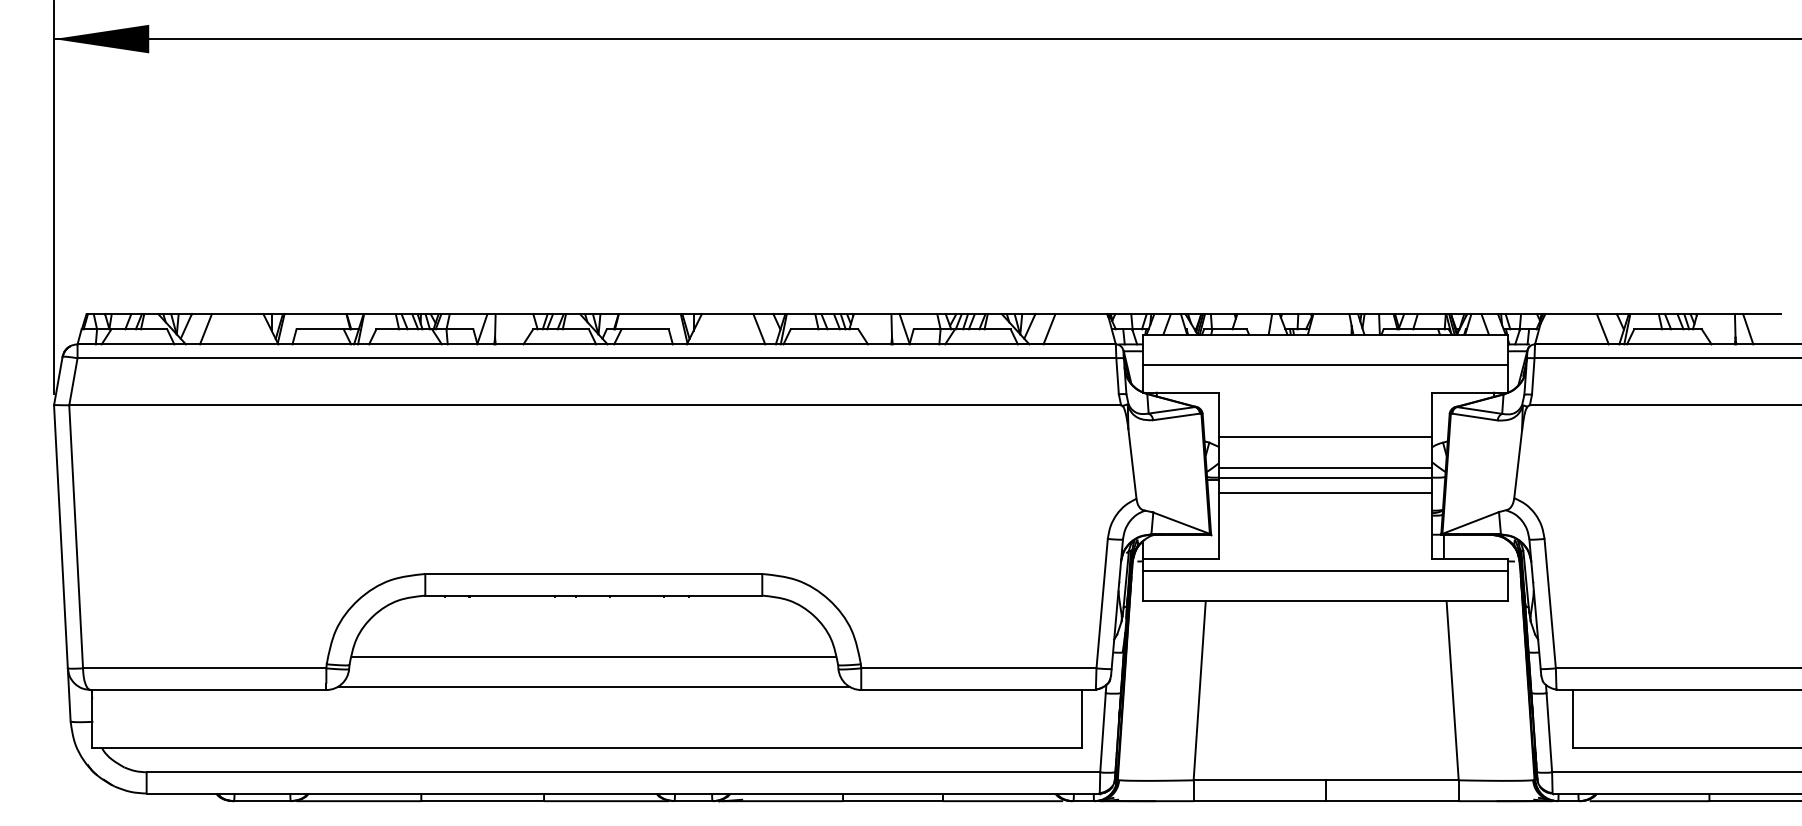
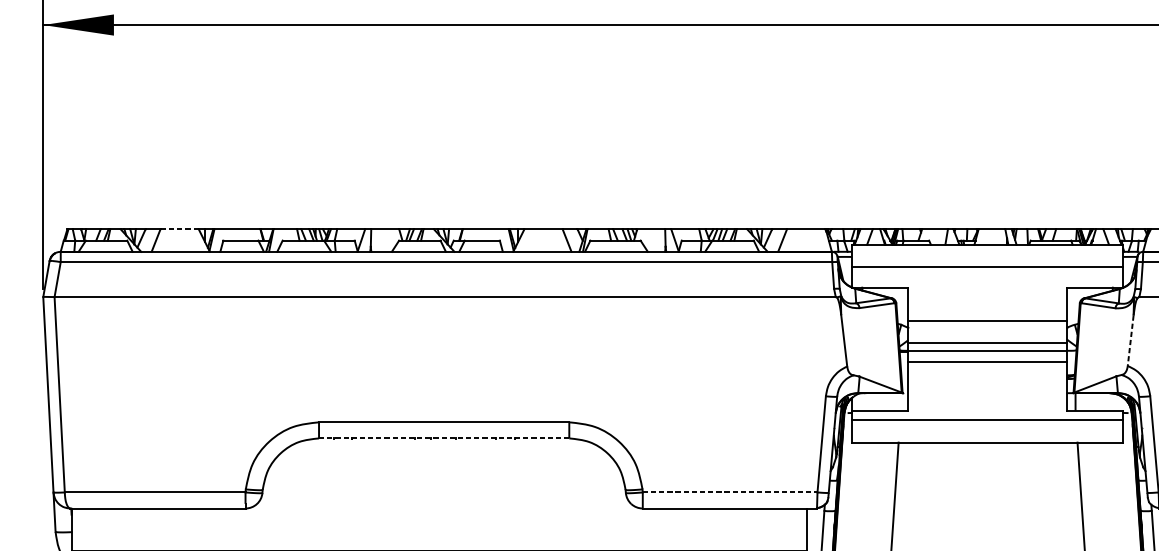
line: (237, 314) -> (179, 229), solid -> dashed
line: (1518, 464) -> (1130, 341), solid -> dashed
line: (594, 595) -> (444, 438), solid -> dashed
line: (593, 656) -> (443, 483), removed
line: (978, 668) -> (729, 492), solid -> dashed
line: (593, 686) -> (443, 505), removed

